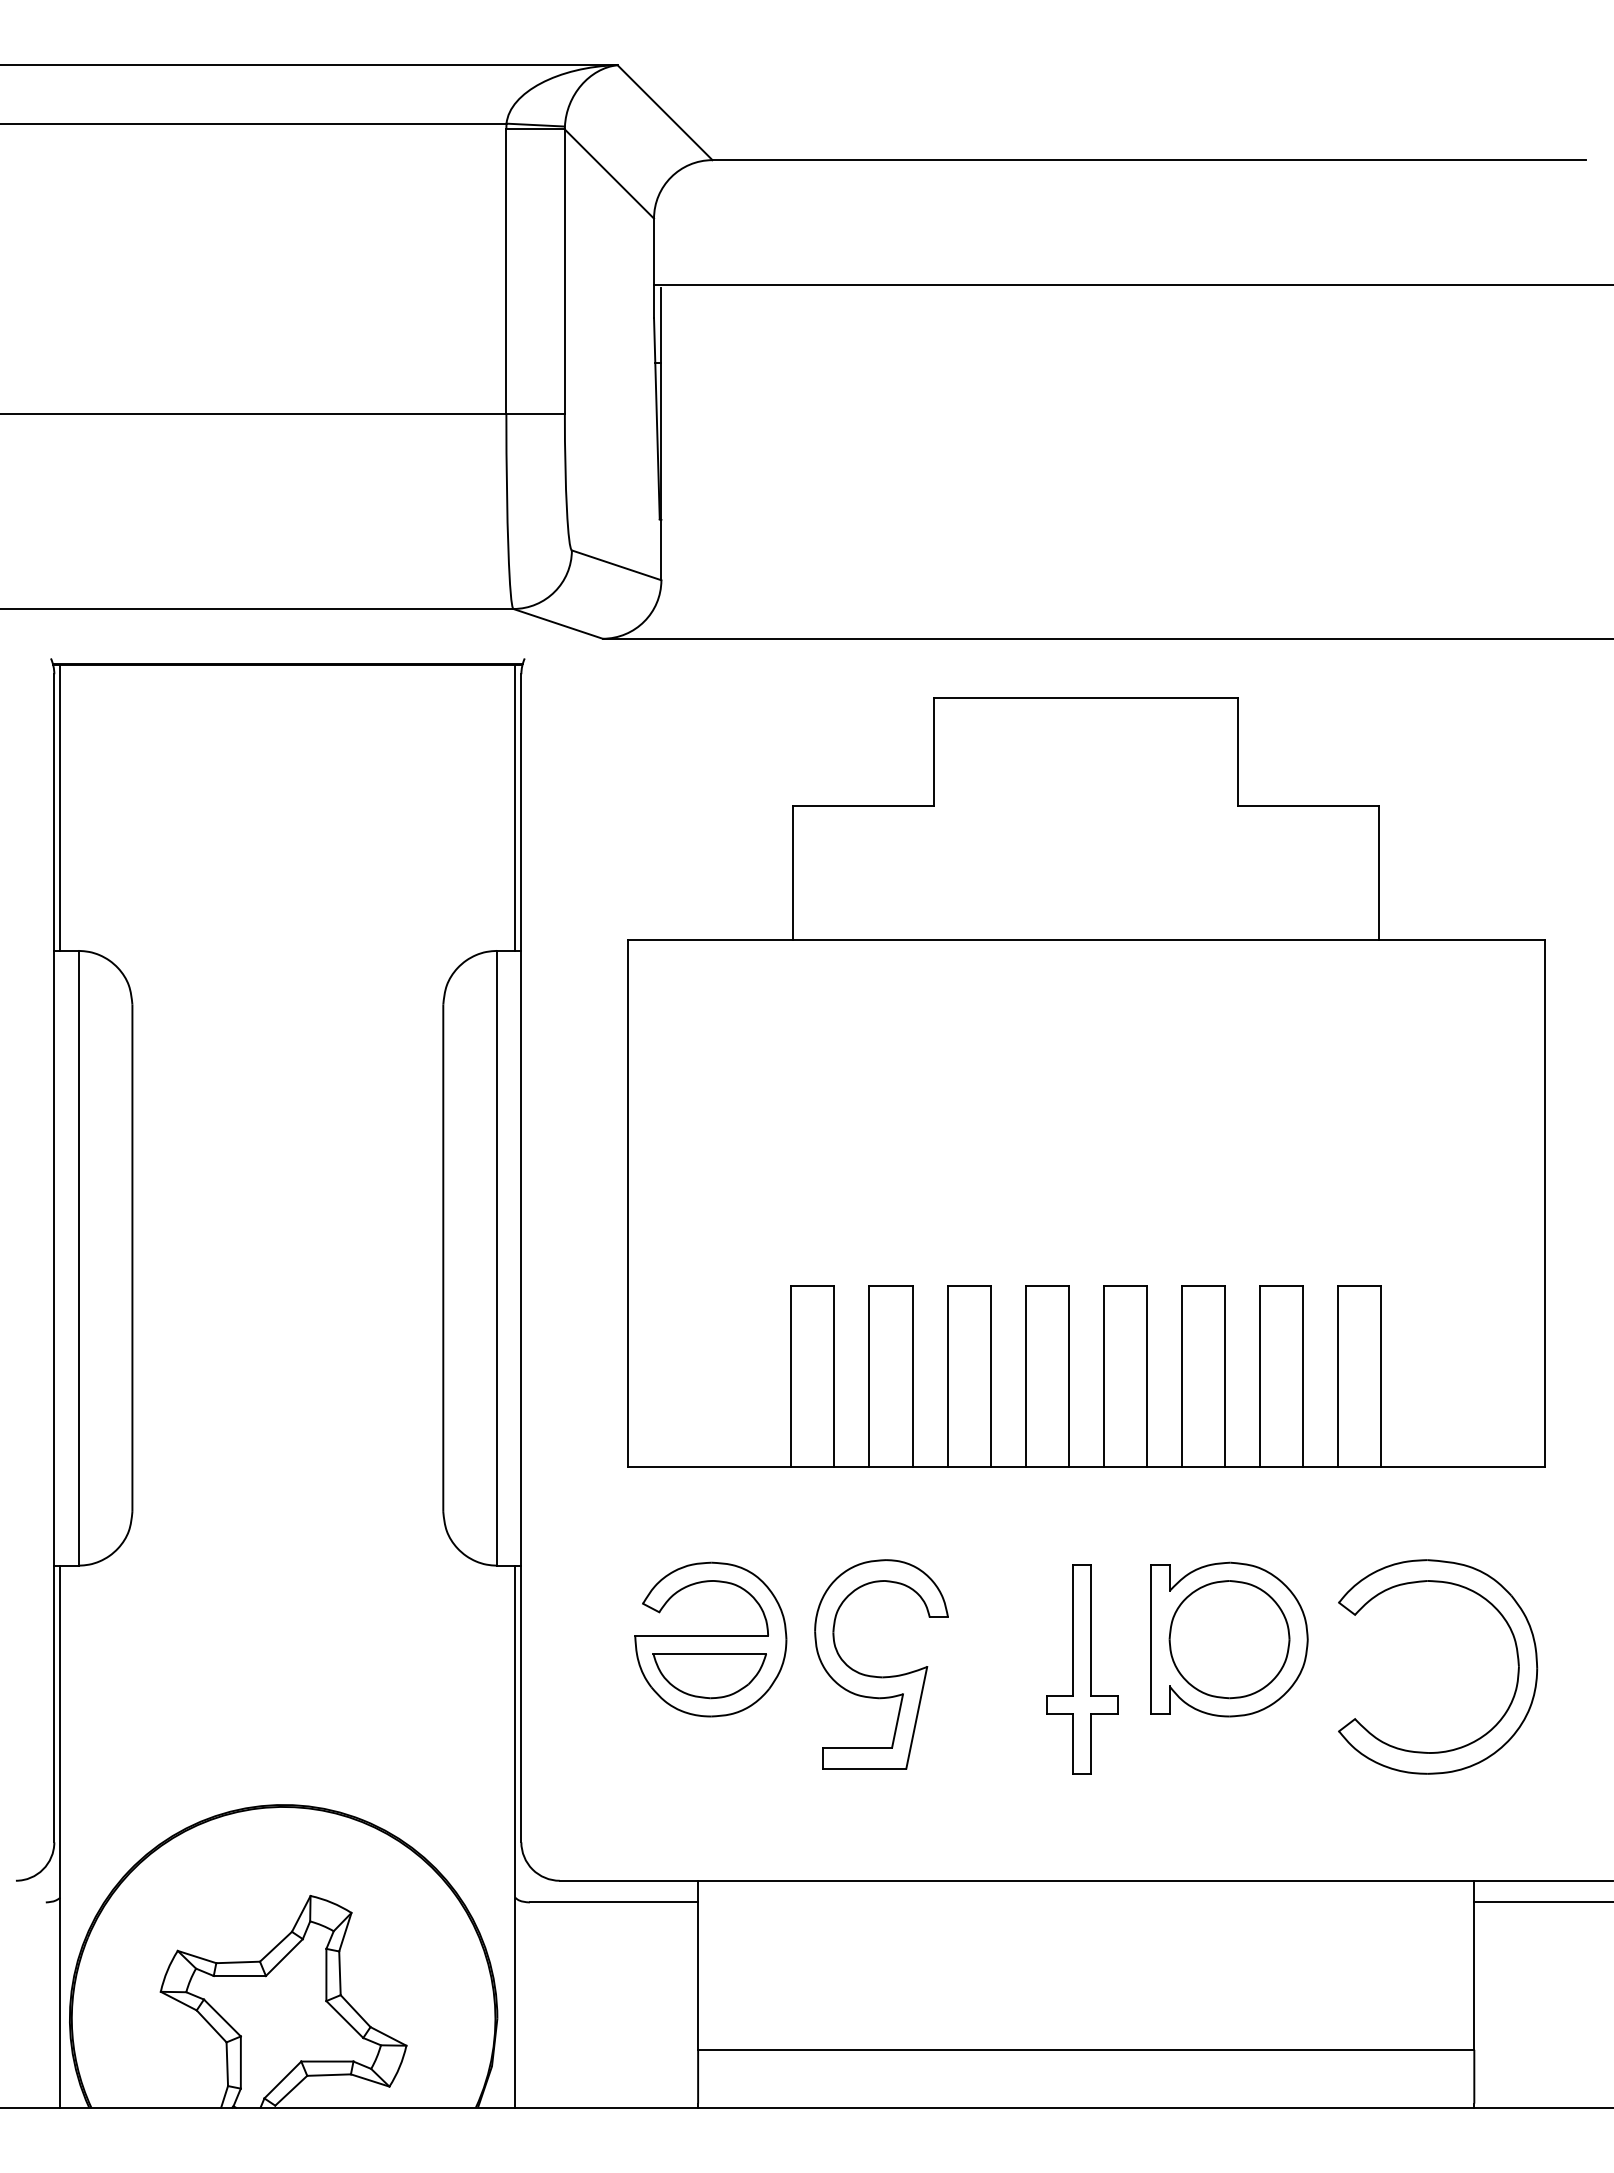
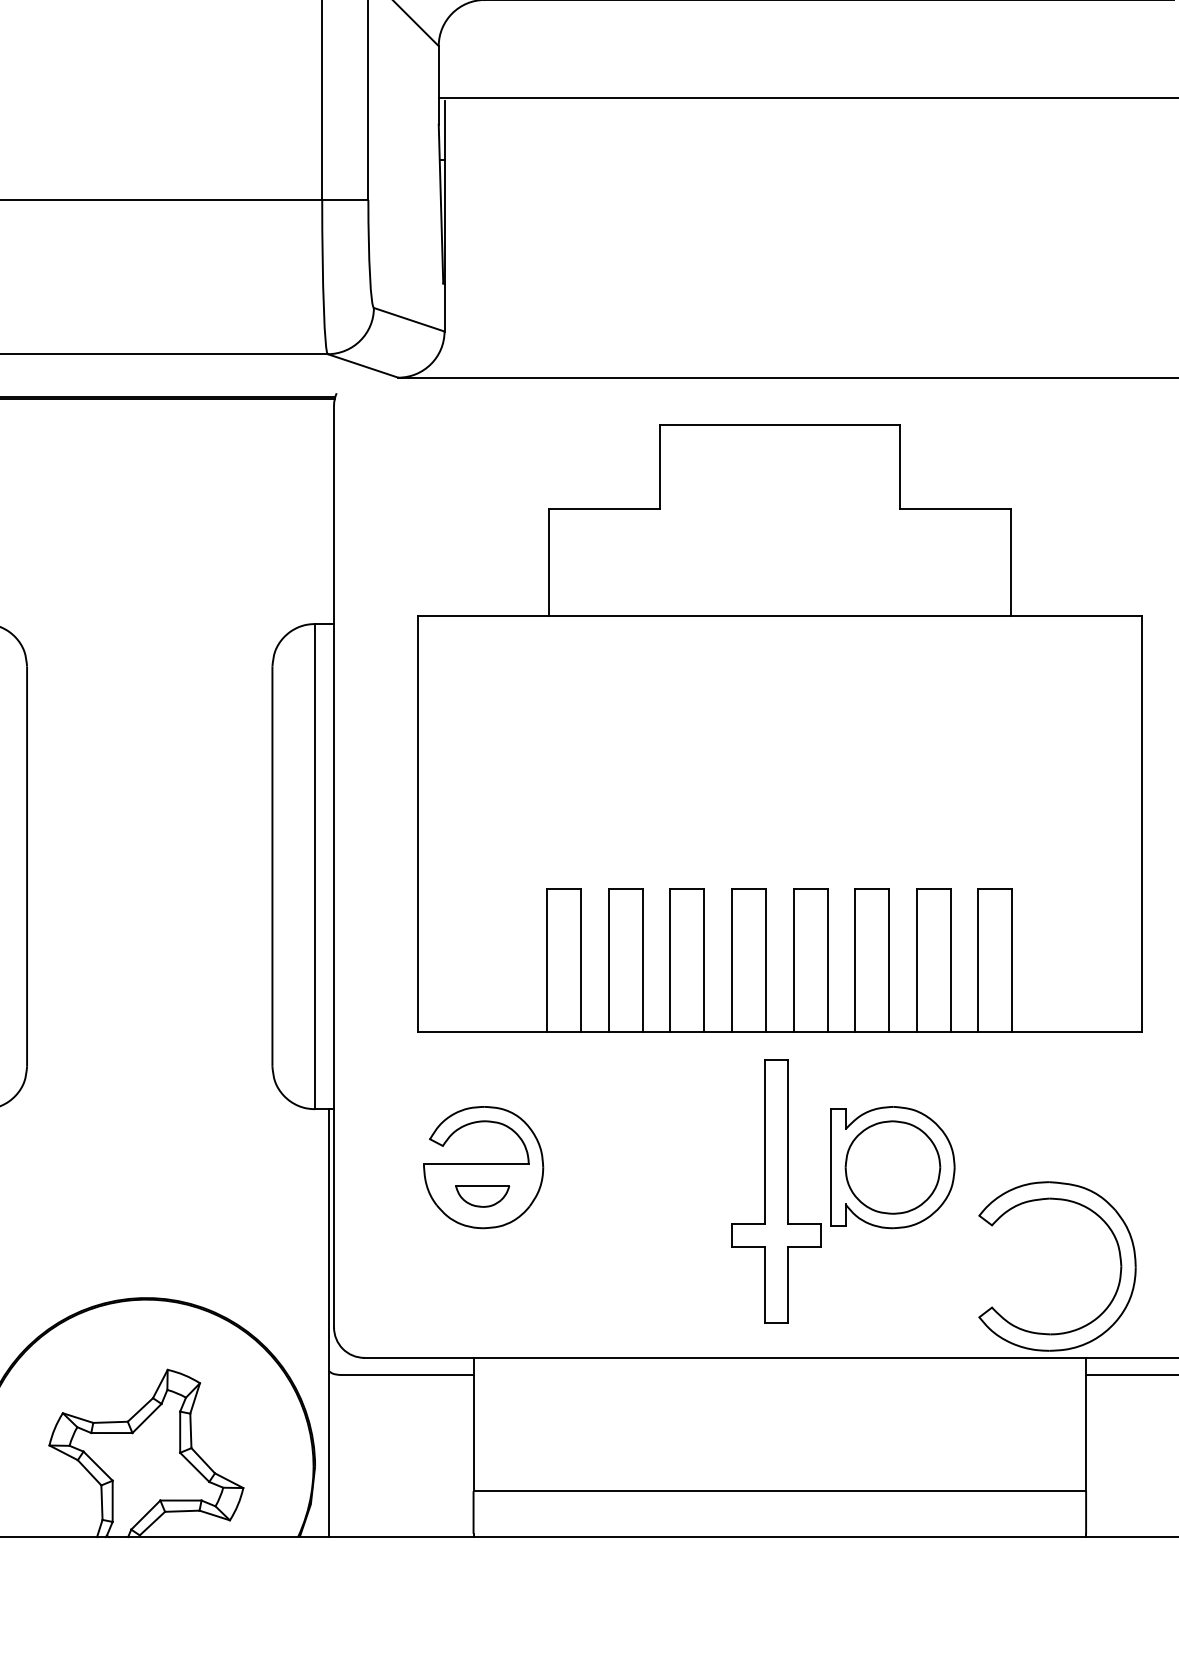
line: (515, 807) -> (329, 510), removed
part: (1516, 1654) -> (1119, 1256), moved
part: (1082, 1669) -> (776, 1191), size x1.6
part: (709, 1676) -> (482, 1196), size x0.6
part: (881, 1676) -> (618, 1196), removed

